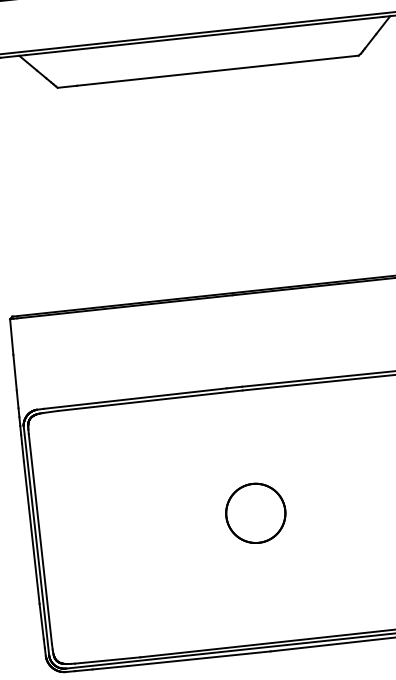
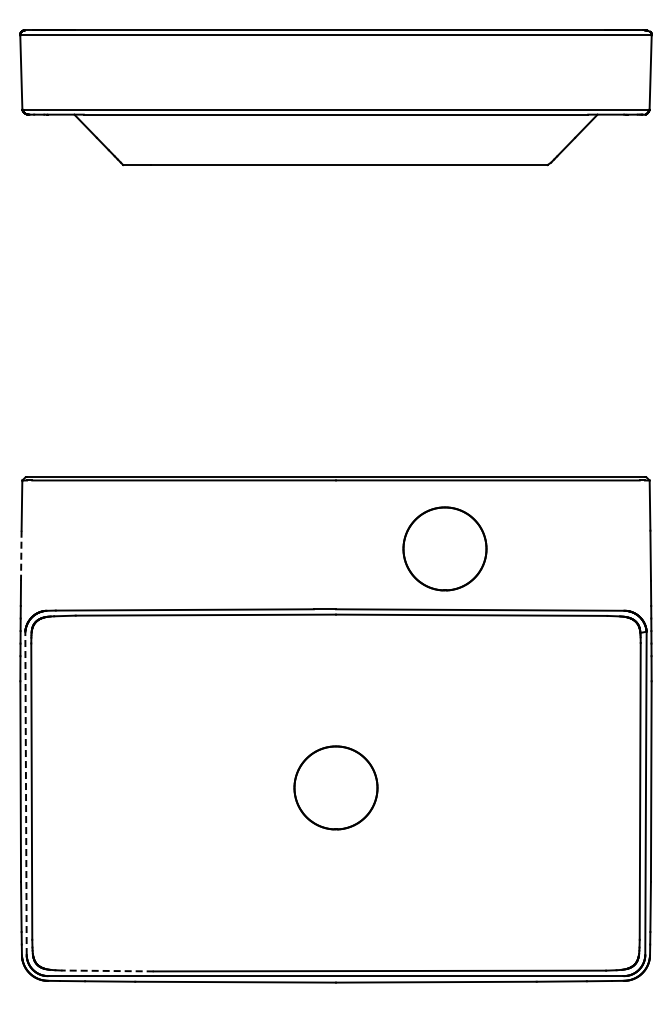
part: (314, 335) -> (444, 548), added
line: (15, 373) -> (21, 556), solid -> dashed
line: (36, 540) -> (26, 793), solid -> dashed
line: (107, 660) -> (107, 970), solid -> dashed

